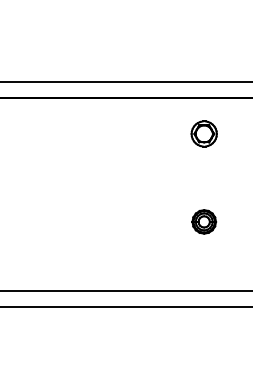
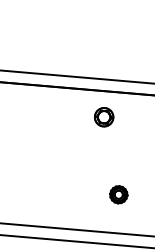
part: (203, 133) -> (103, 116), moved
part: (204, 221) -> (119, 194), moved

